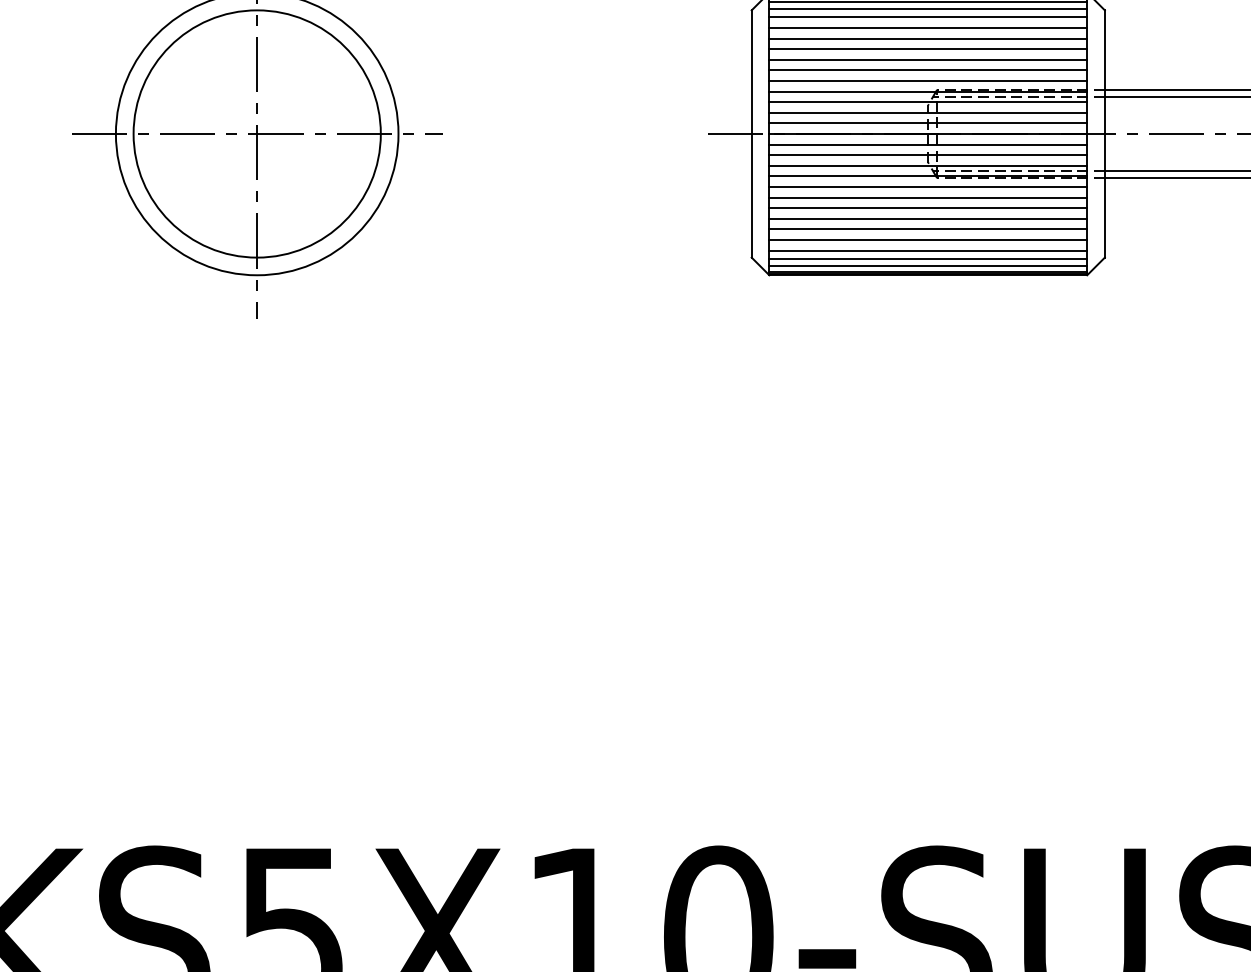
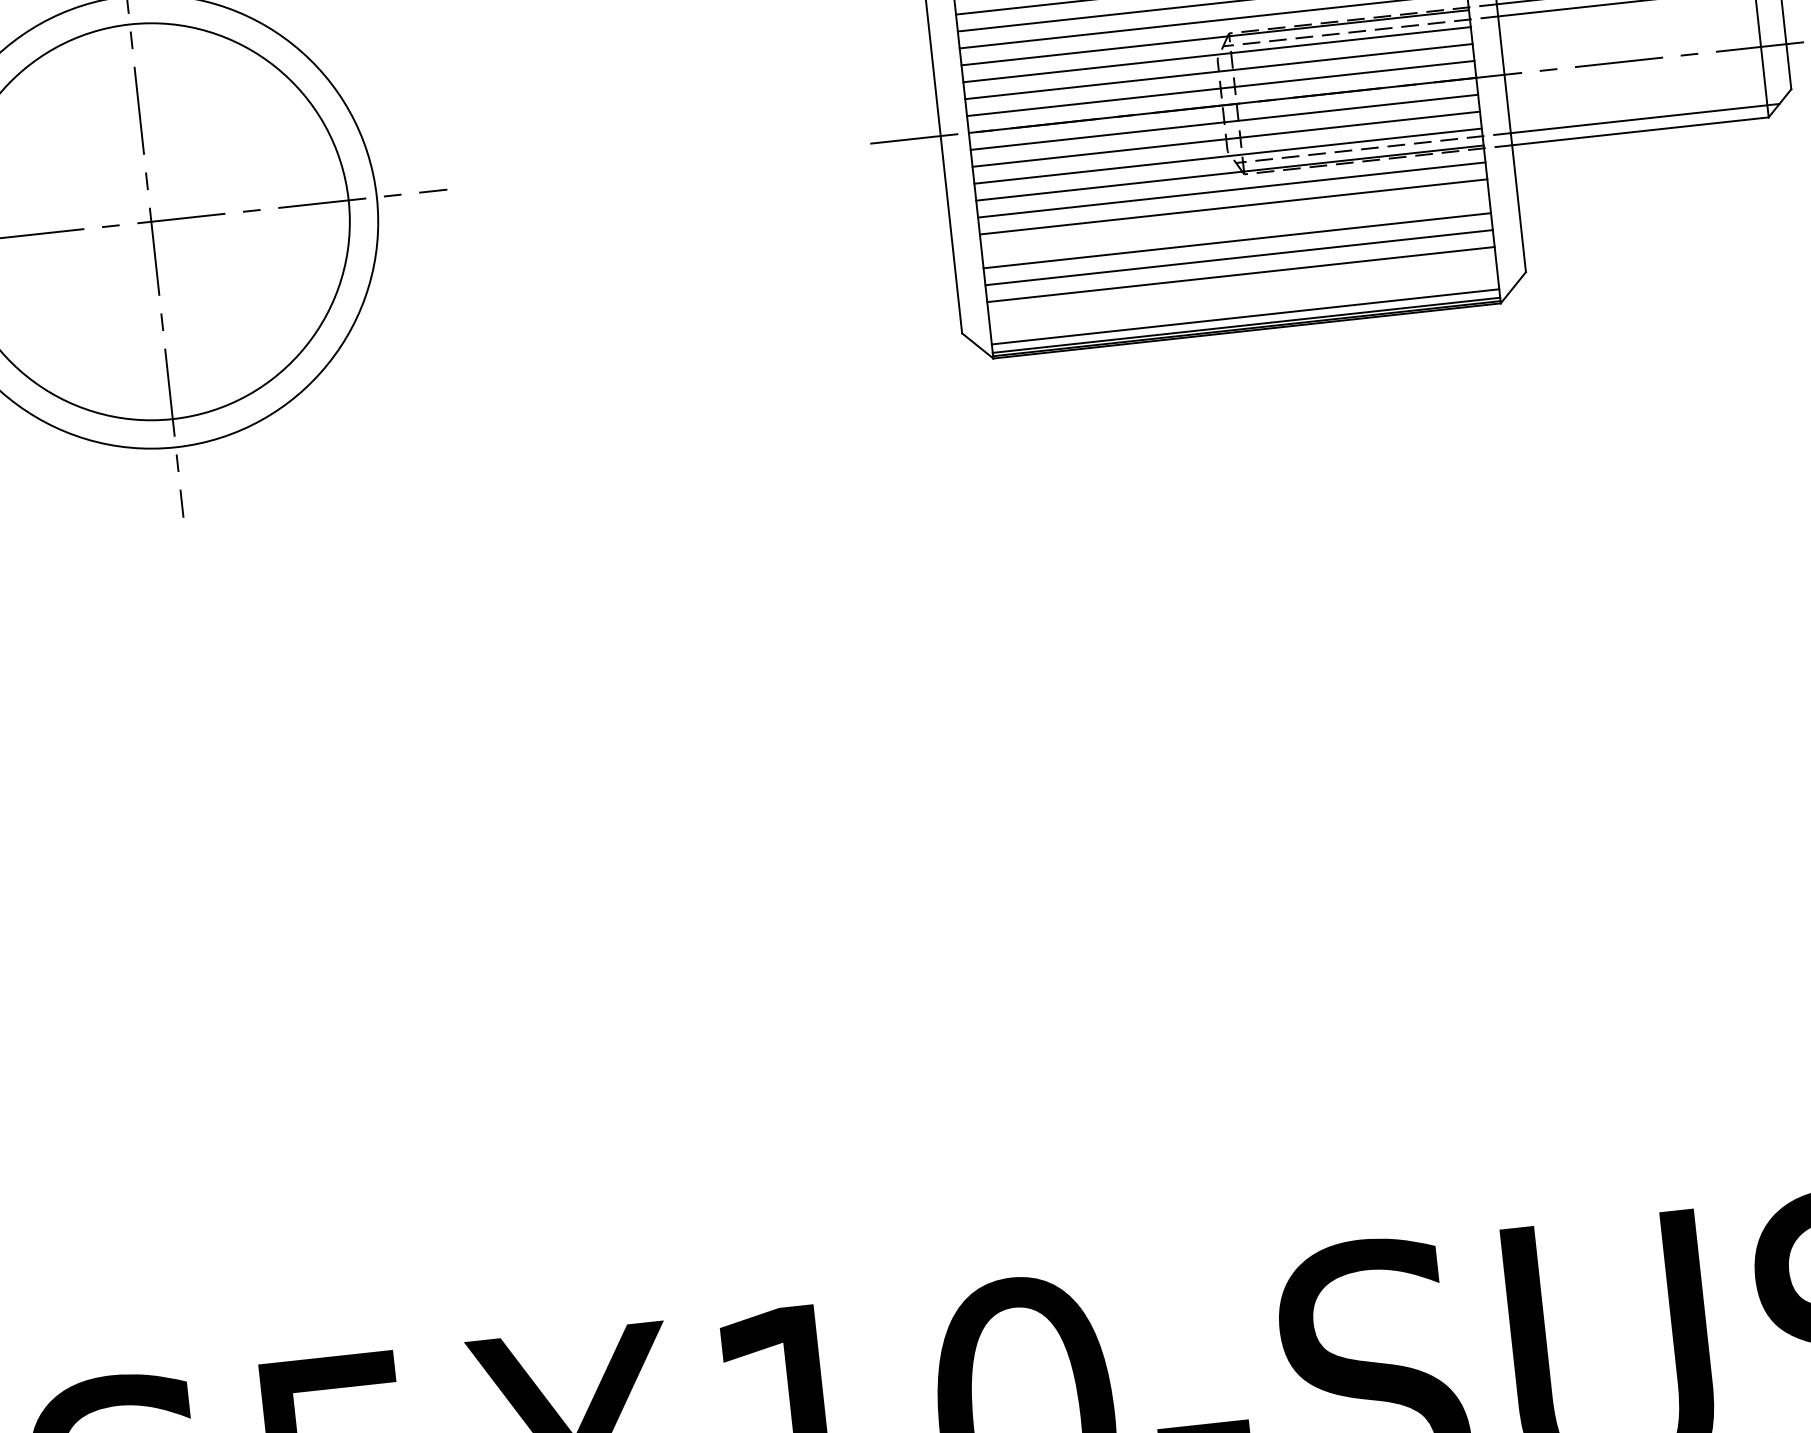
line: (928, 208) -> (1235, 224), removed
line: (928, 250) -> (1243, 291), removed
line: (928, 259) -> (1244, 305), removed

